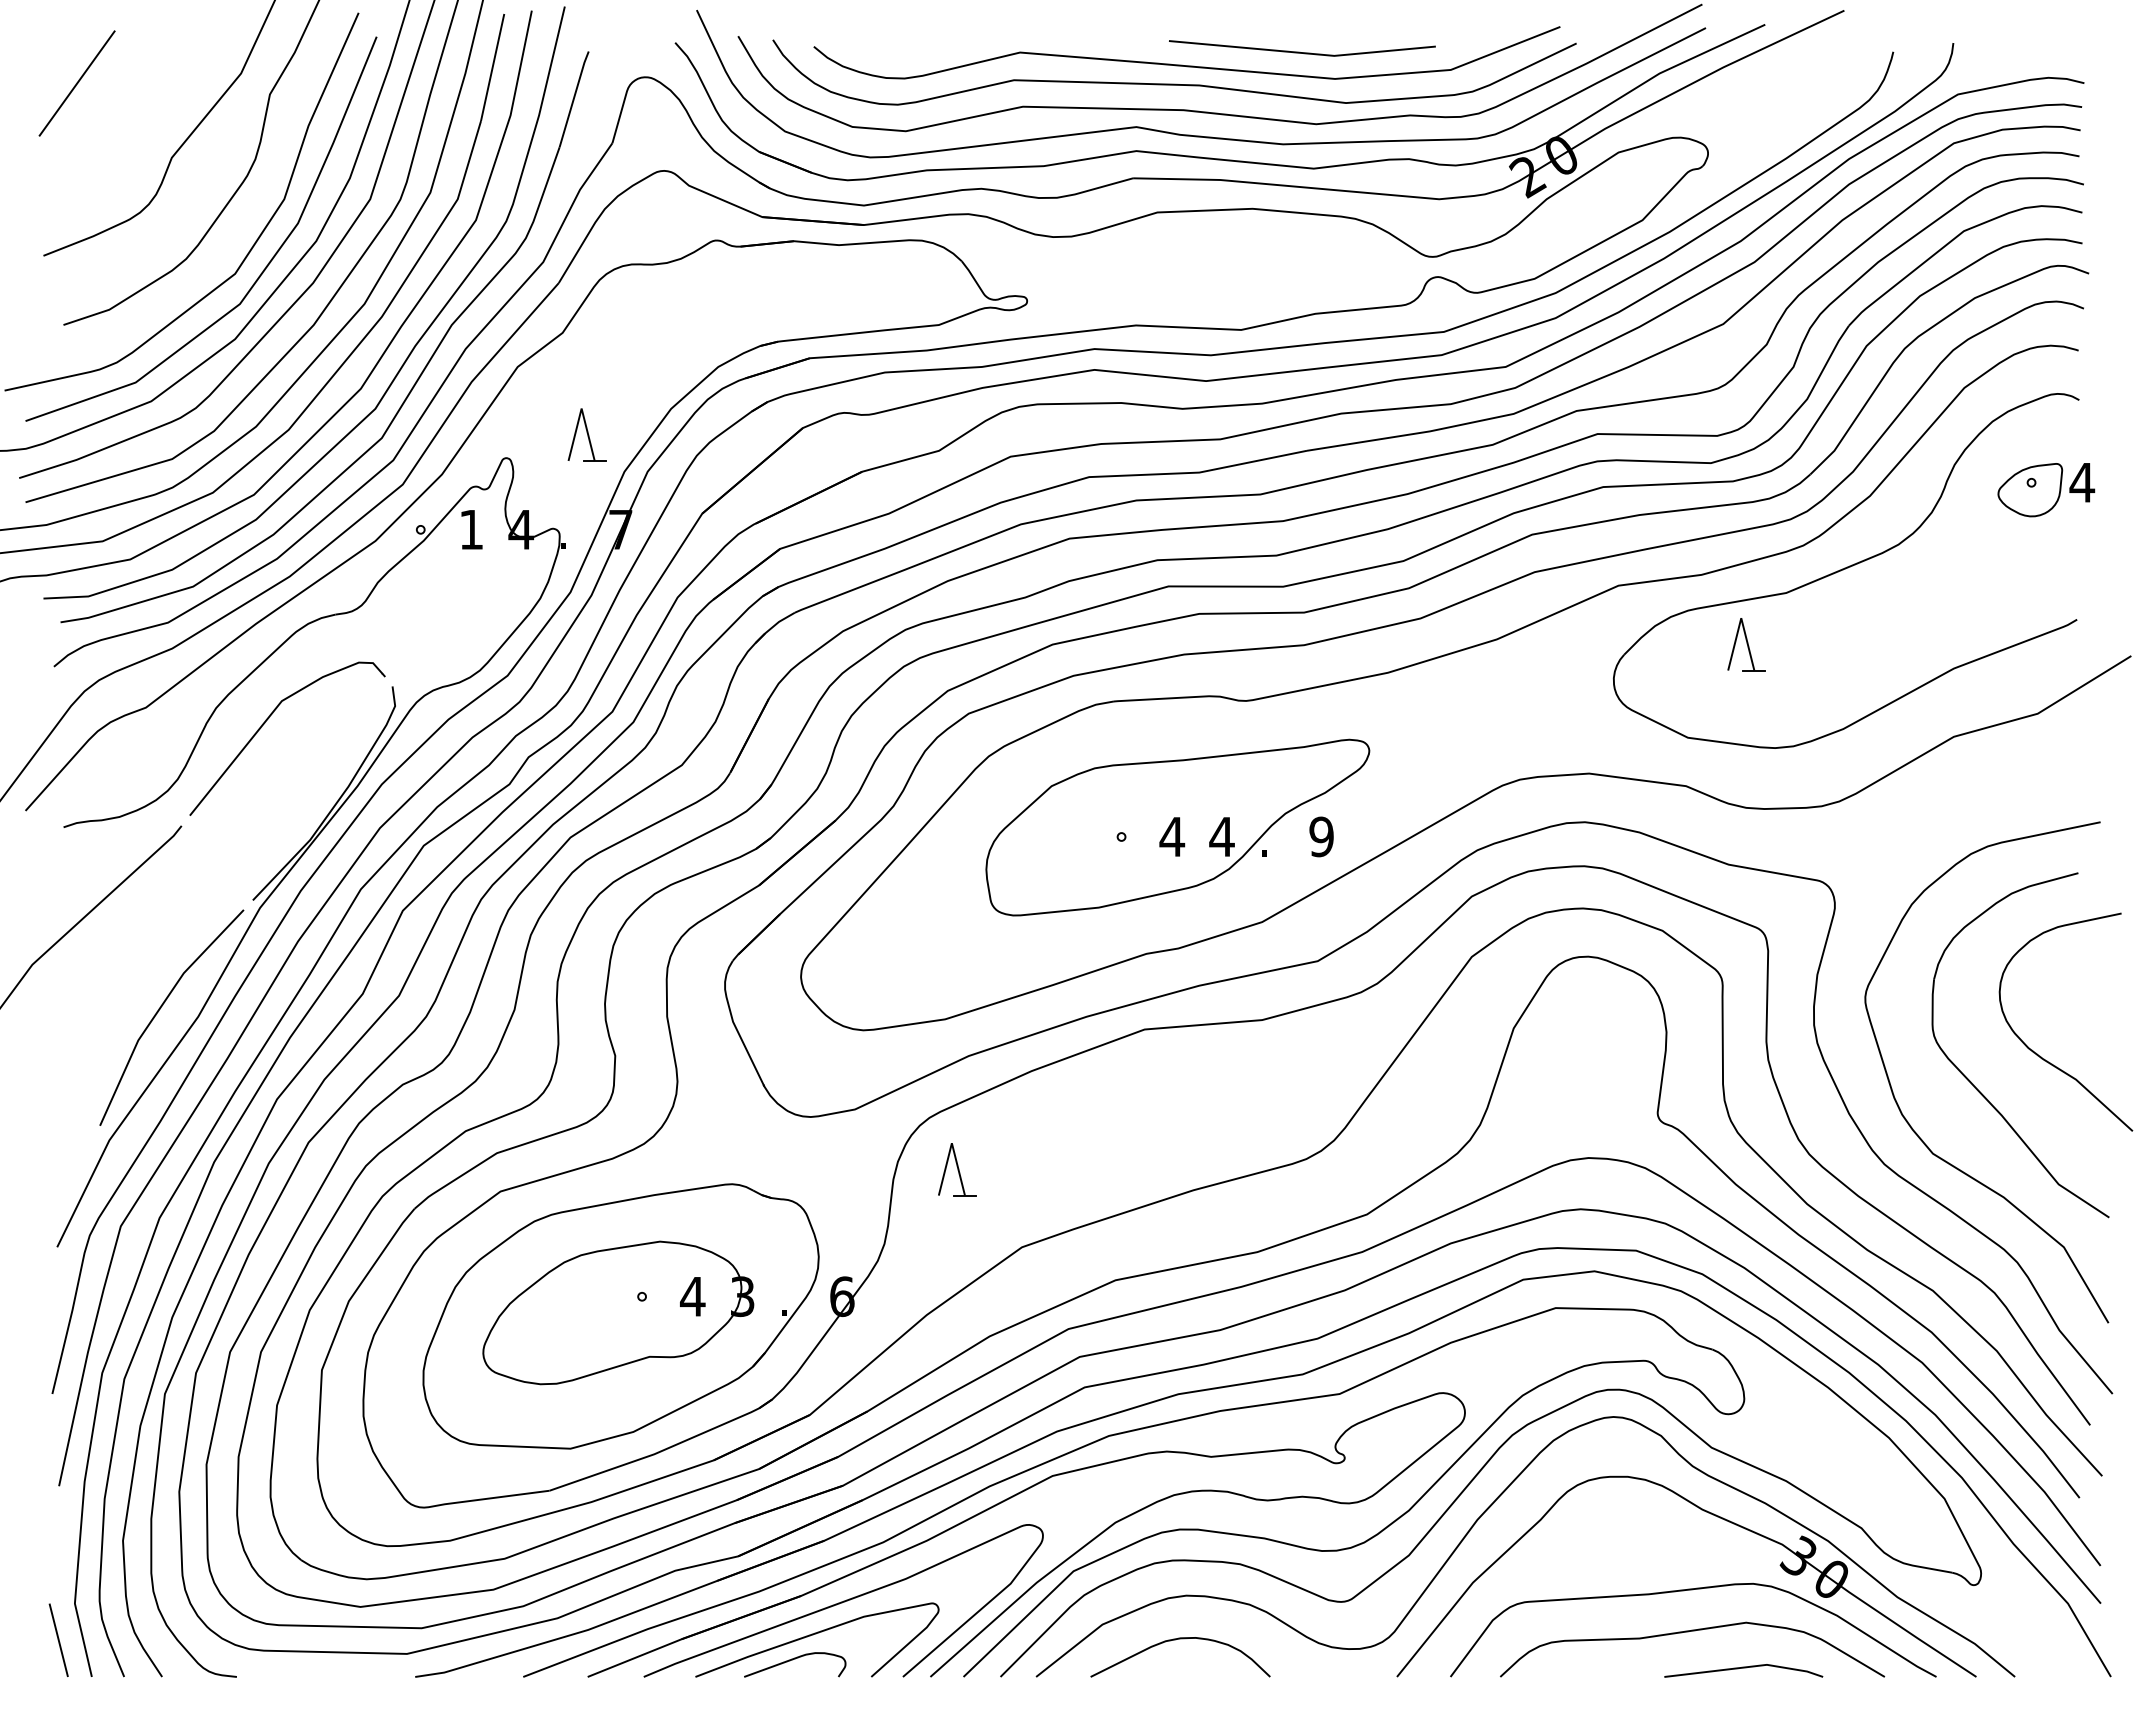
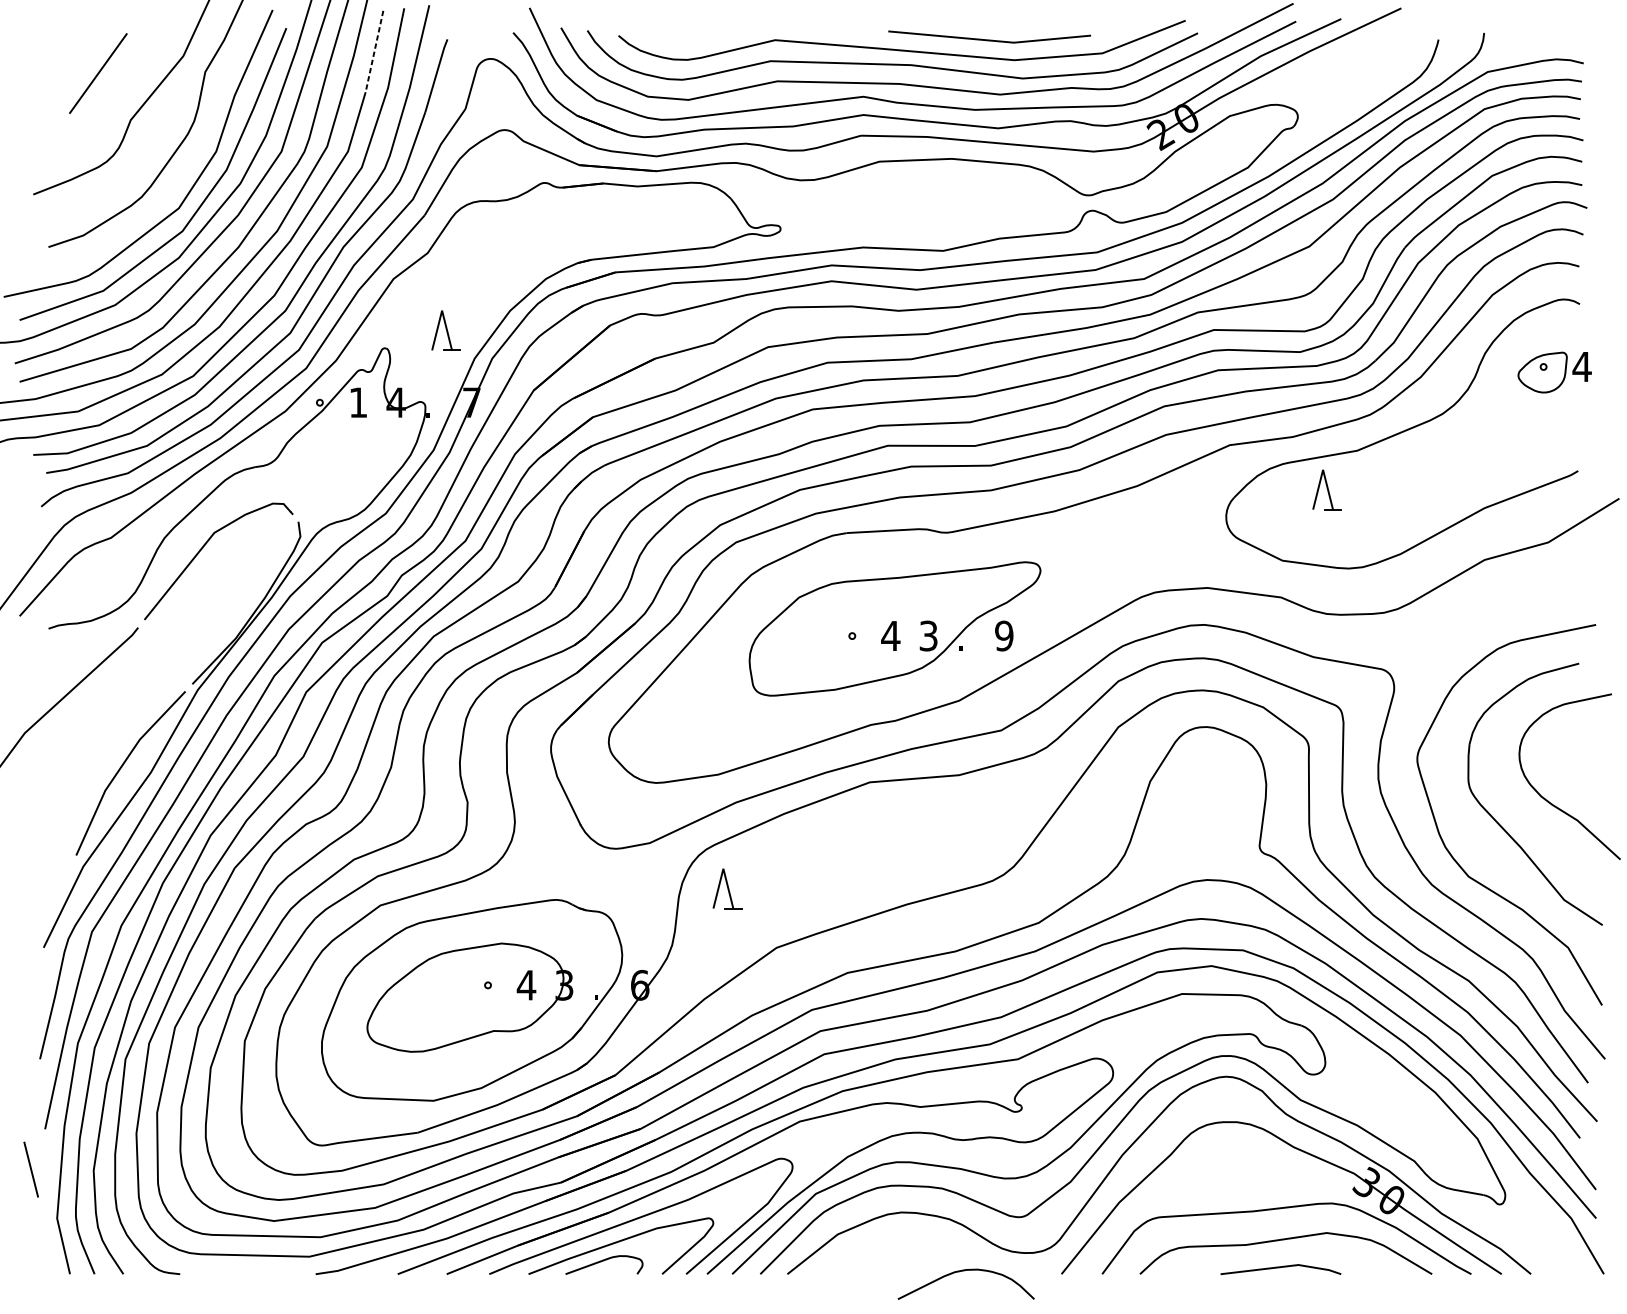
line: (492, 67) -> (374, 51), solid -> dashed
line: (76, 83) -> (97, 73), moved
text: (1221, 836) -> (928, 635), 4 -> 3
line: (58, 1639) -> (31, 1169), moved
curve: (1175, 1640) -> (962, 1271), moved
line: (1743, 1668) -> (1280, 1267), moved

